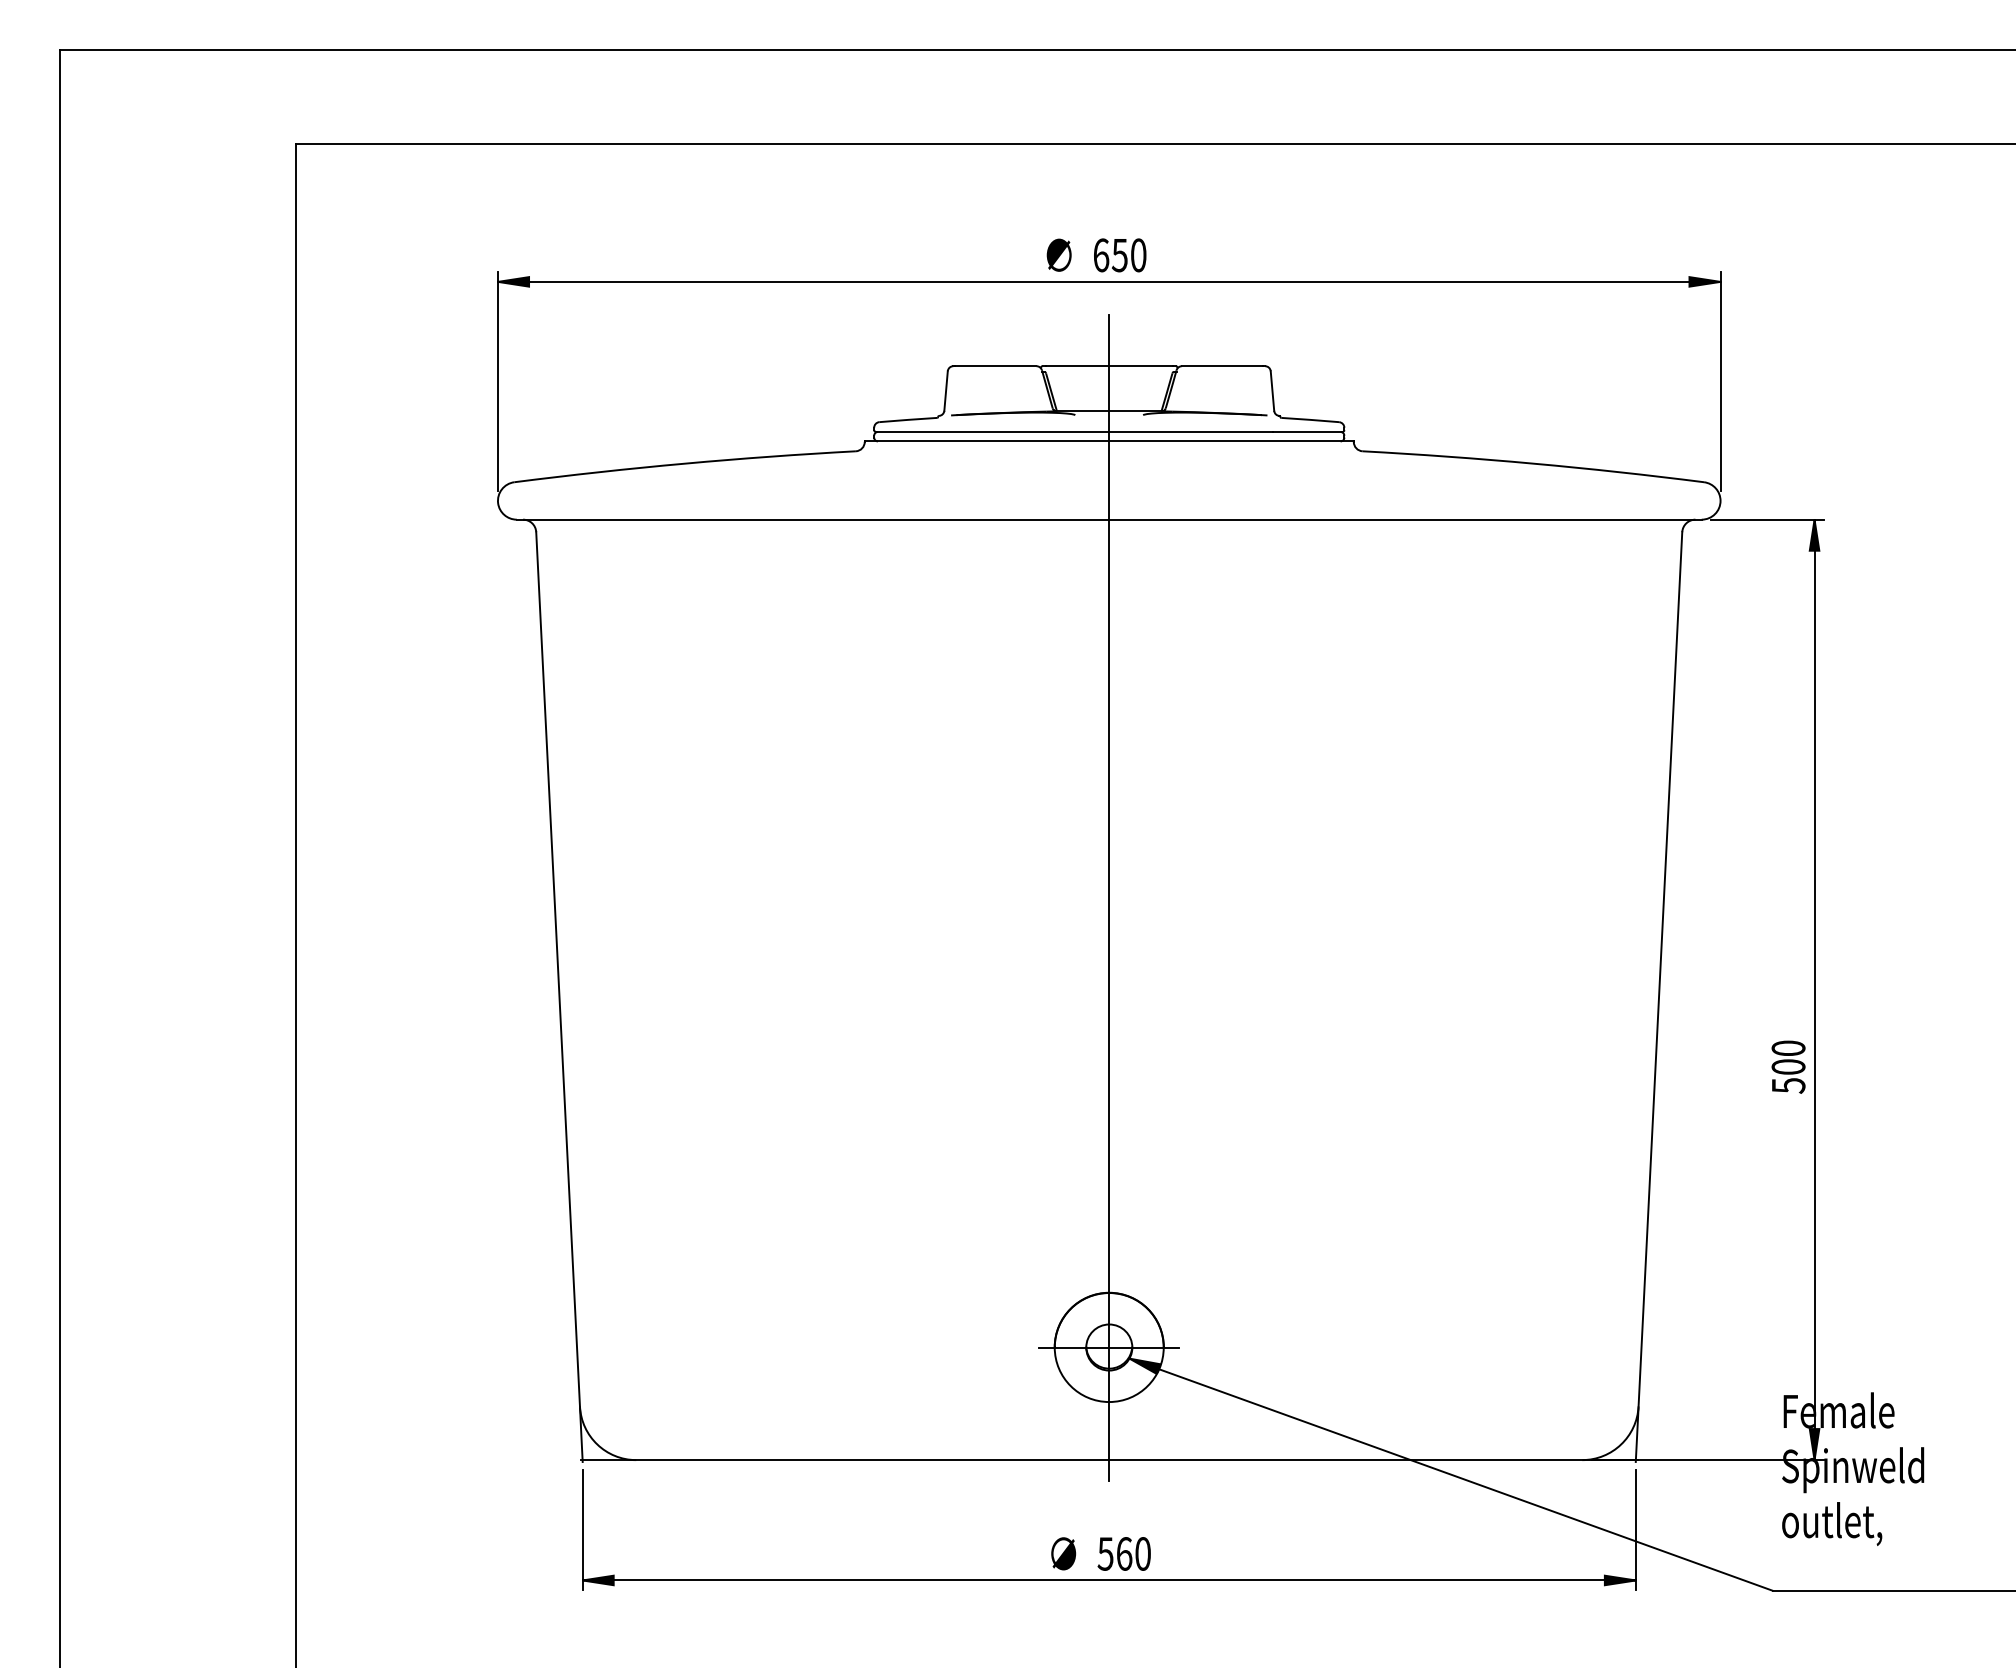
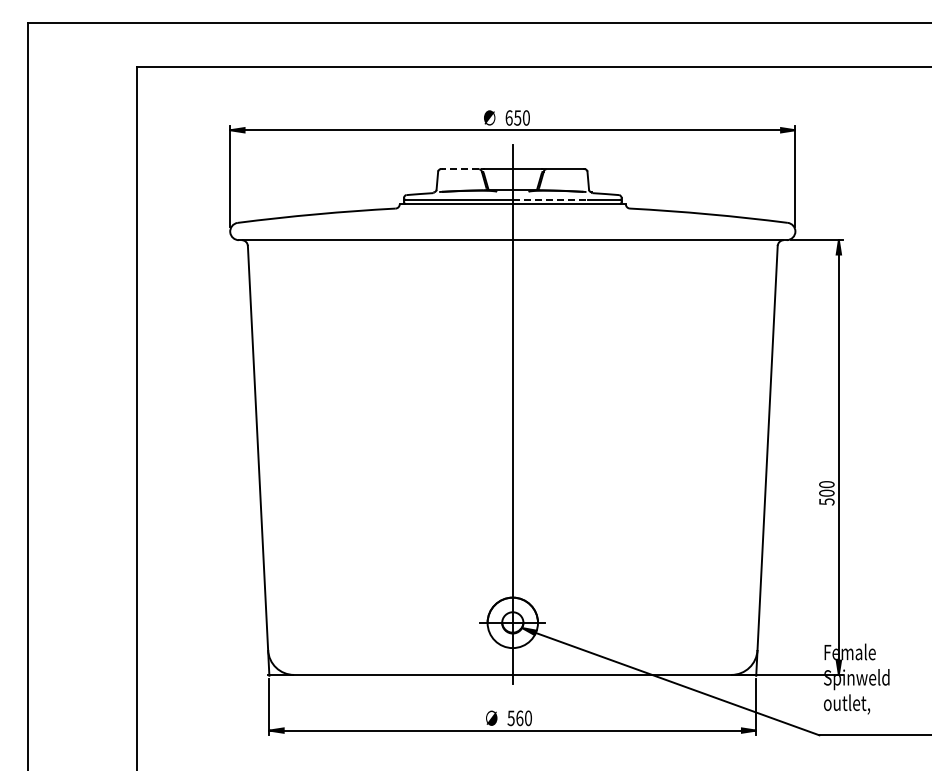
line: (996, 366) -> (460, 169), solid -> dashed
line: (1190, 431) -> (550, 199), solid -> dashed

